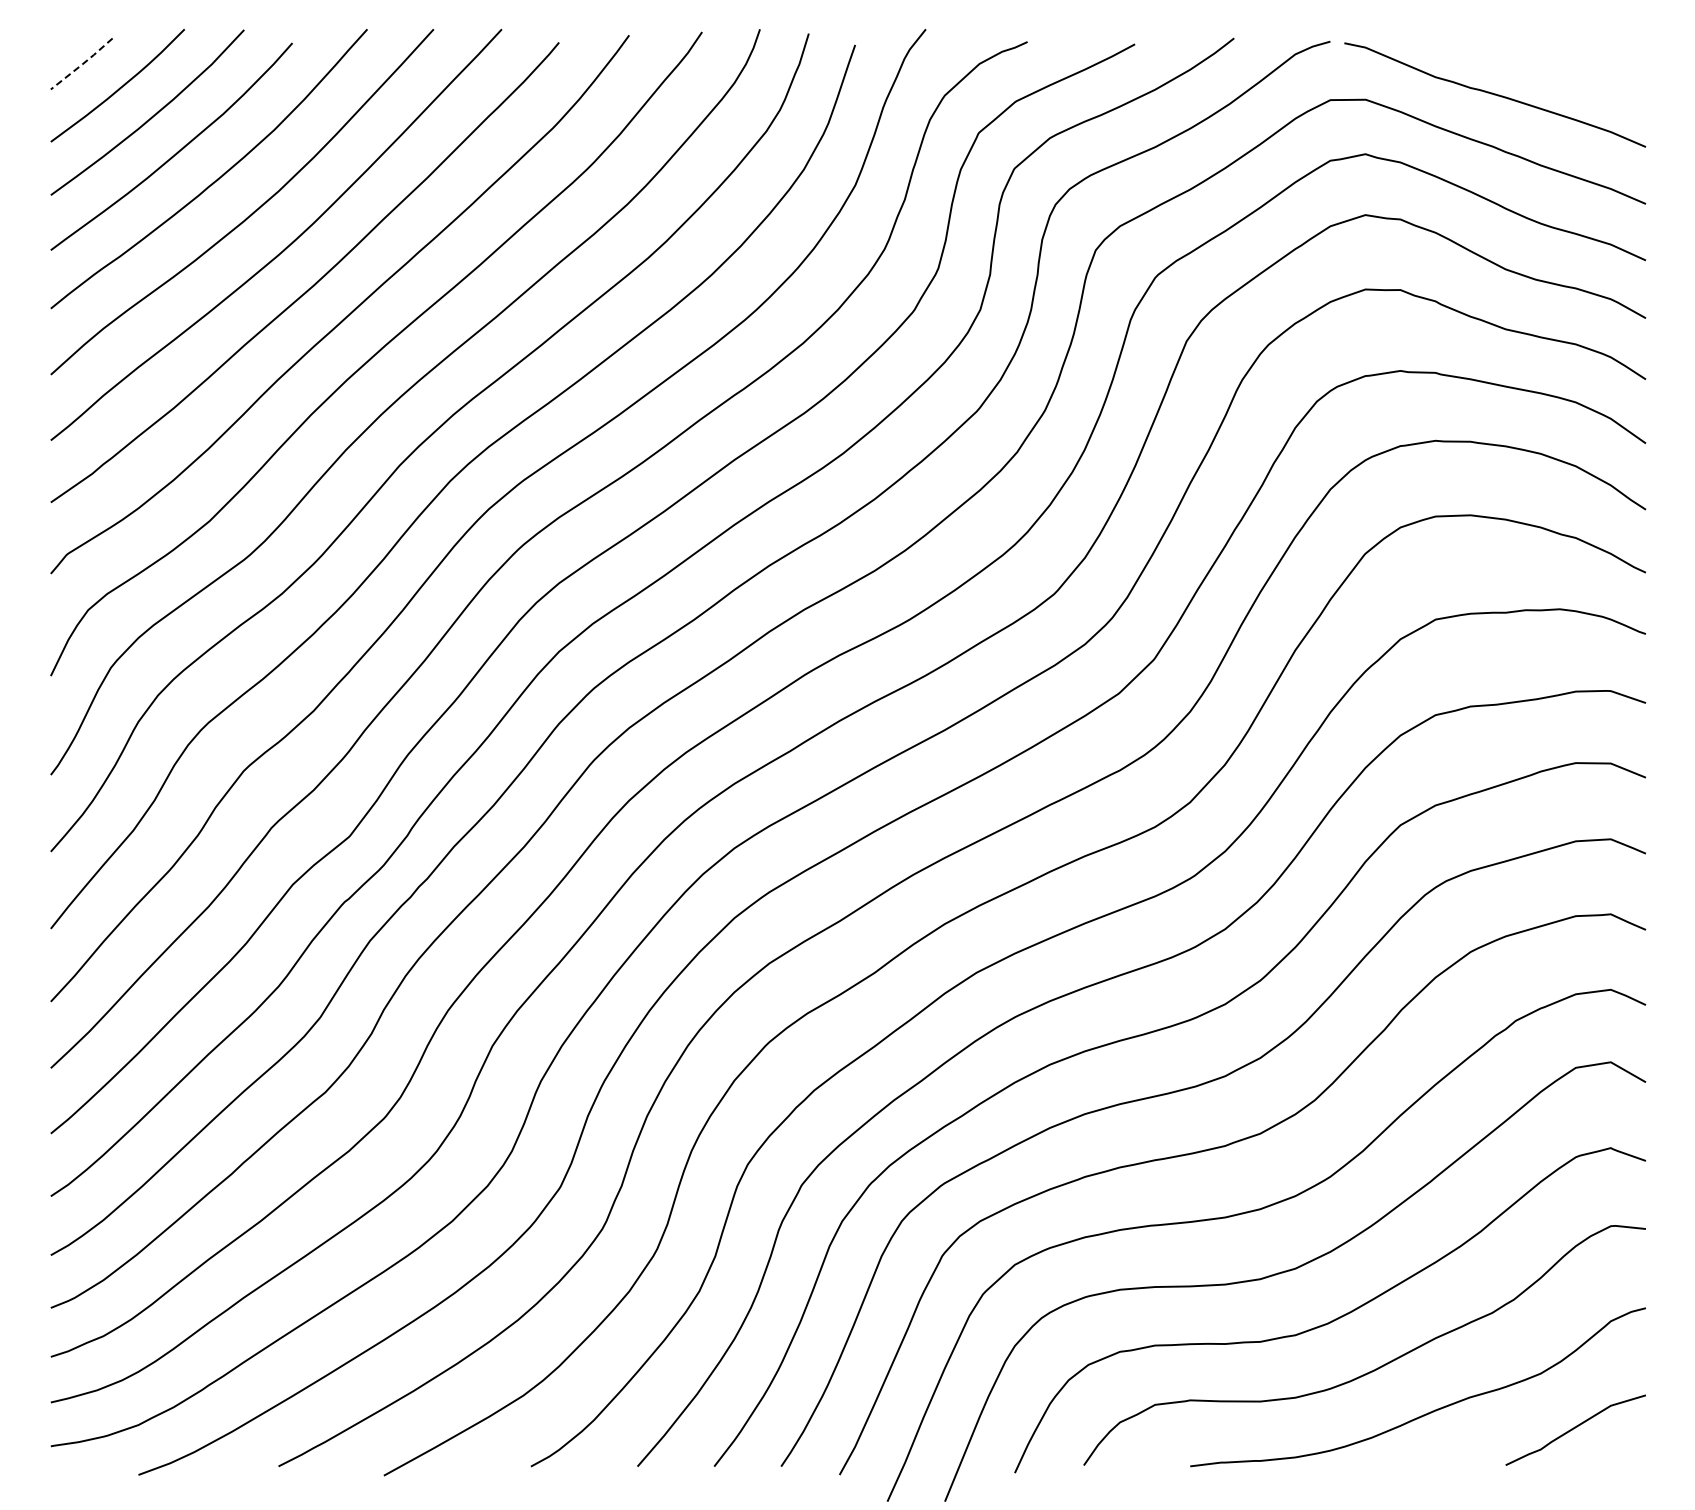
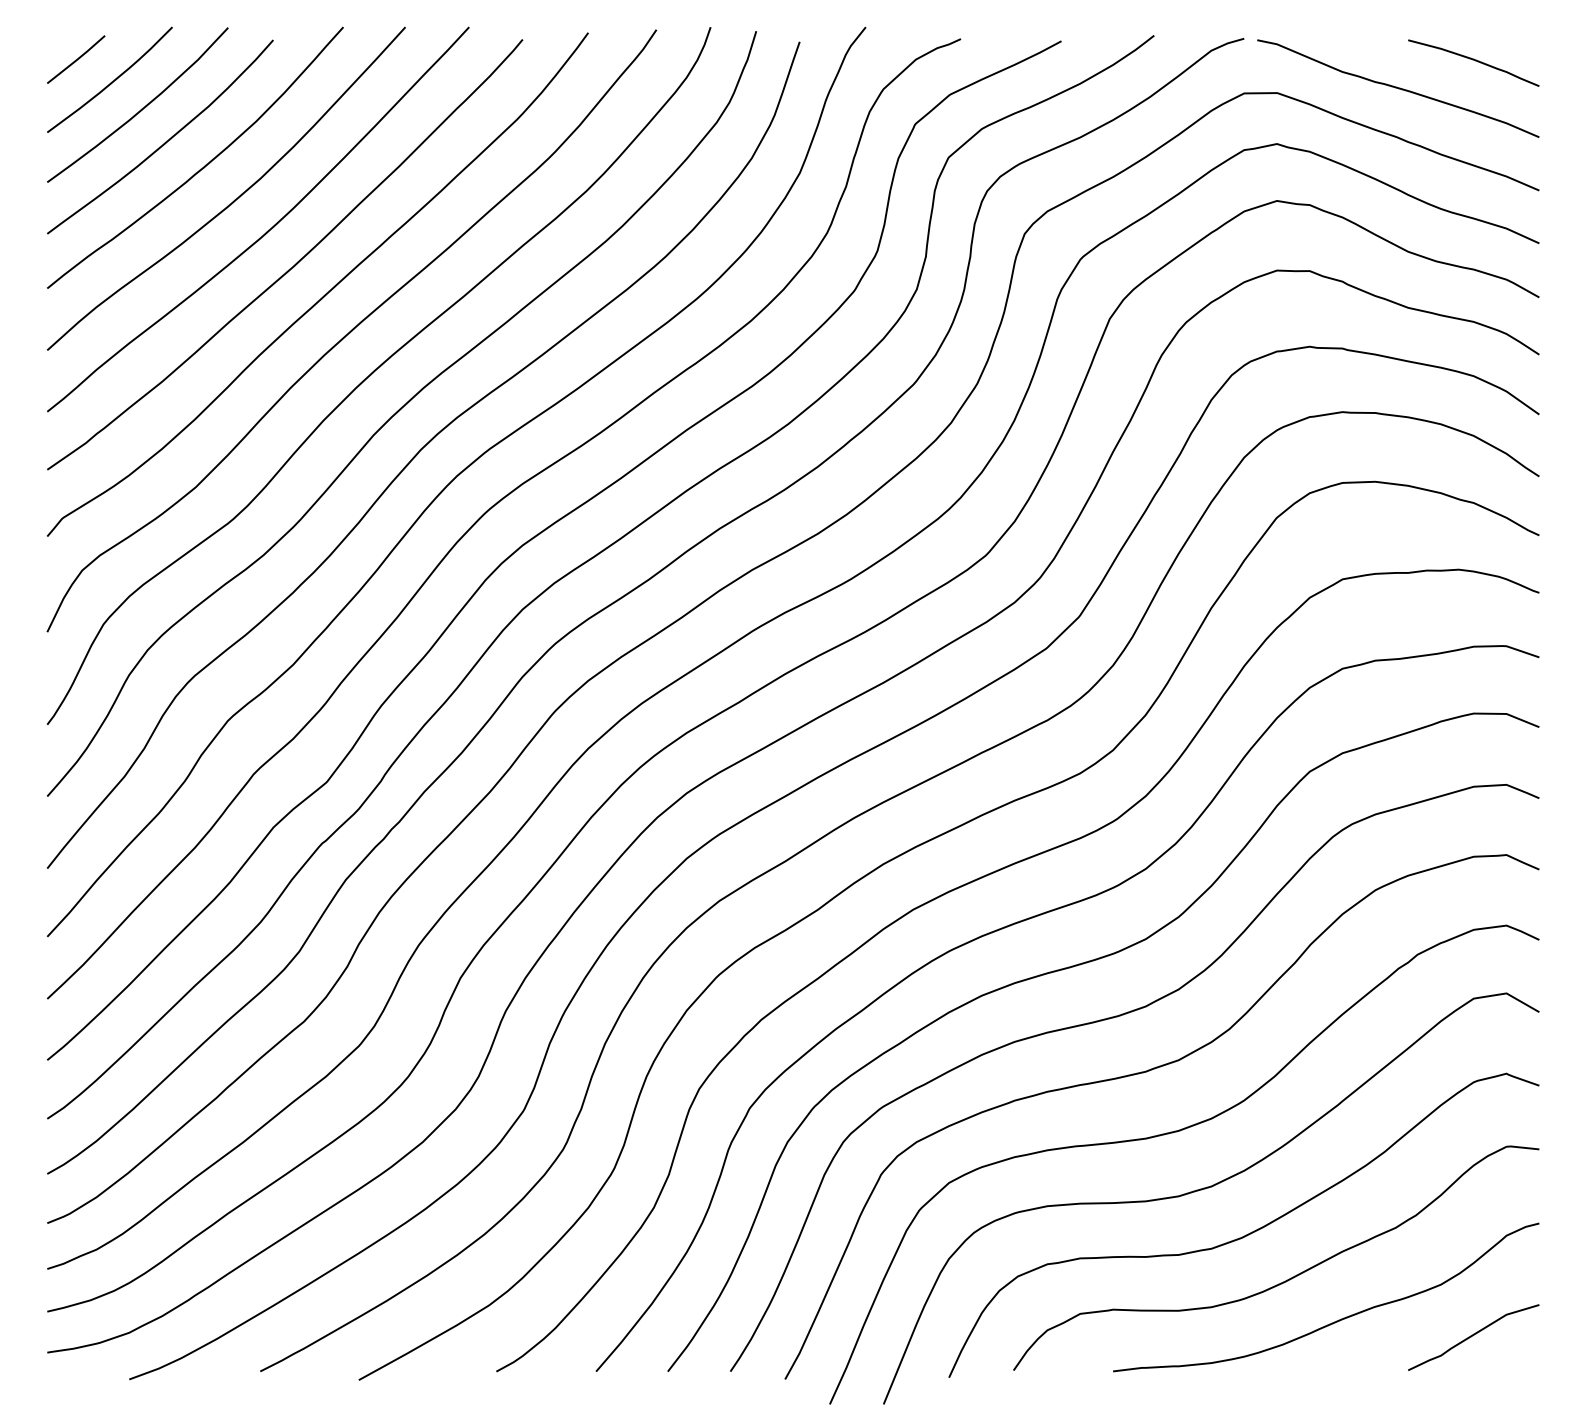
line: (82, 64) -> (76, 60), dashed -> solid
curve: (1576, 65) -> (1474, 61), added

